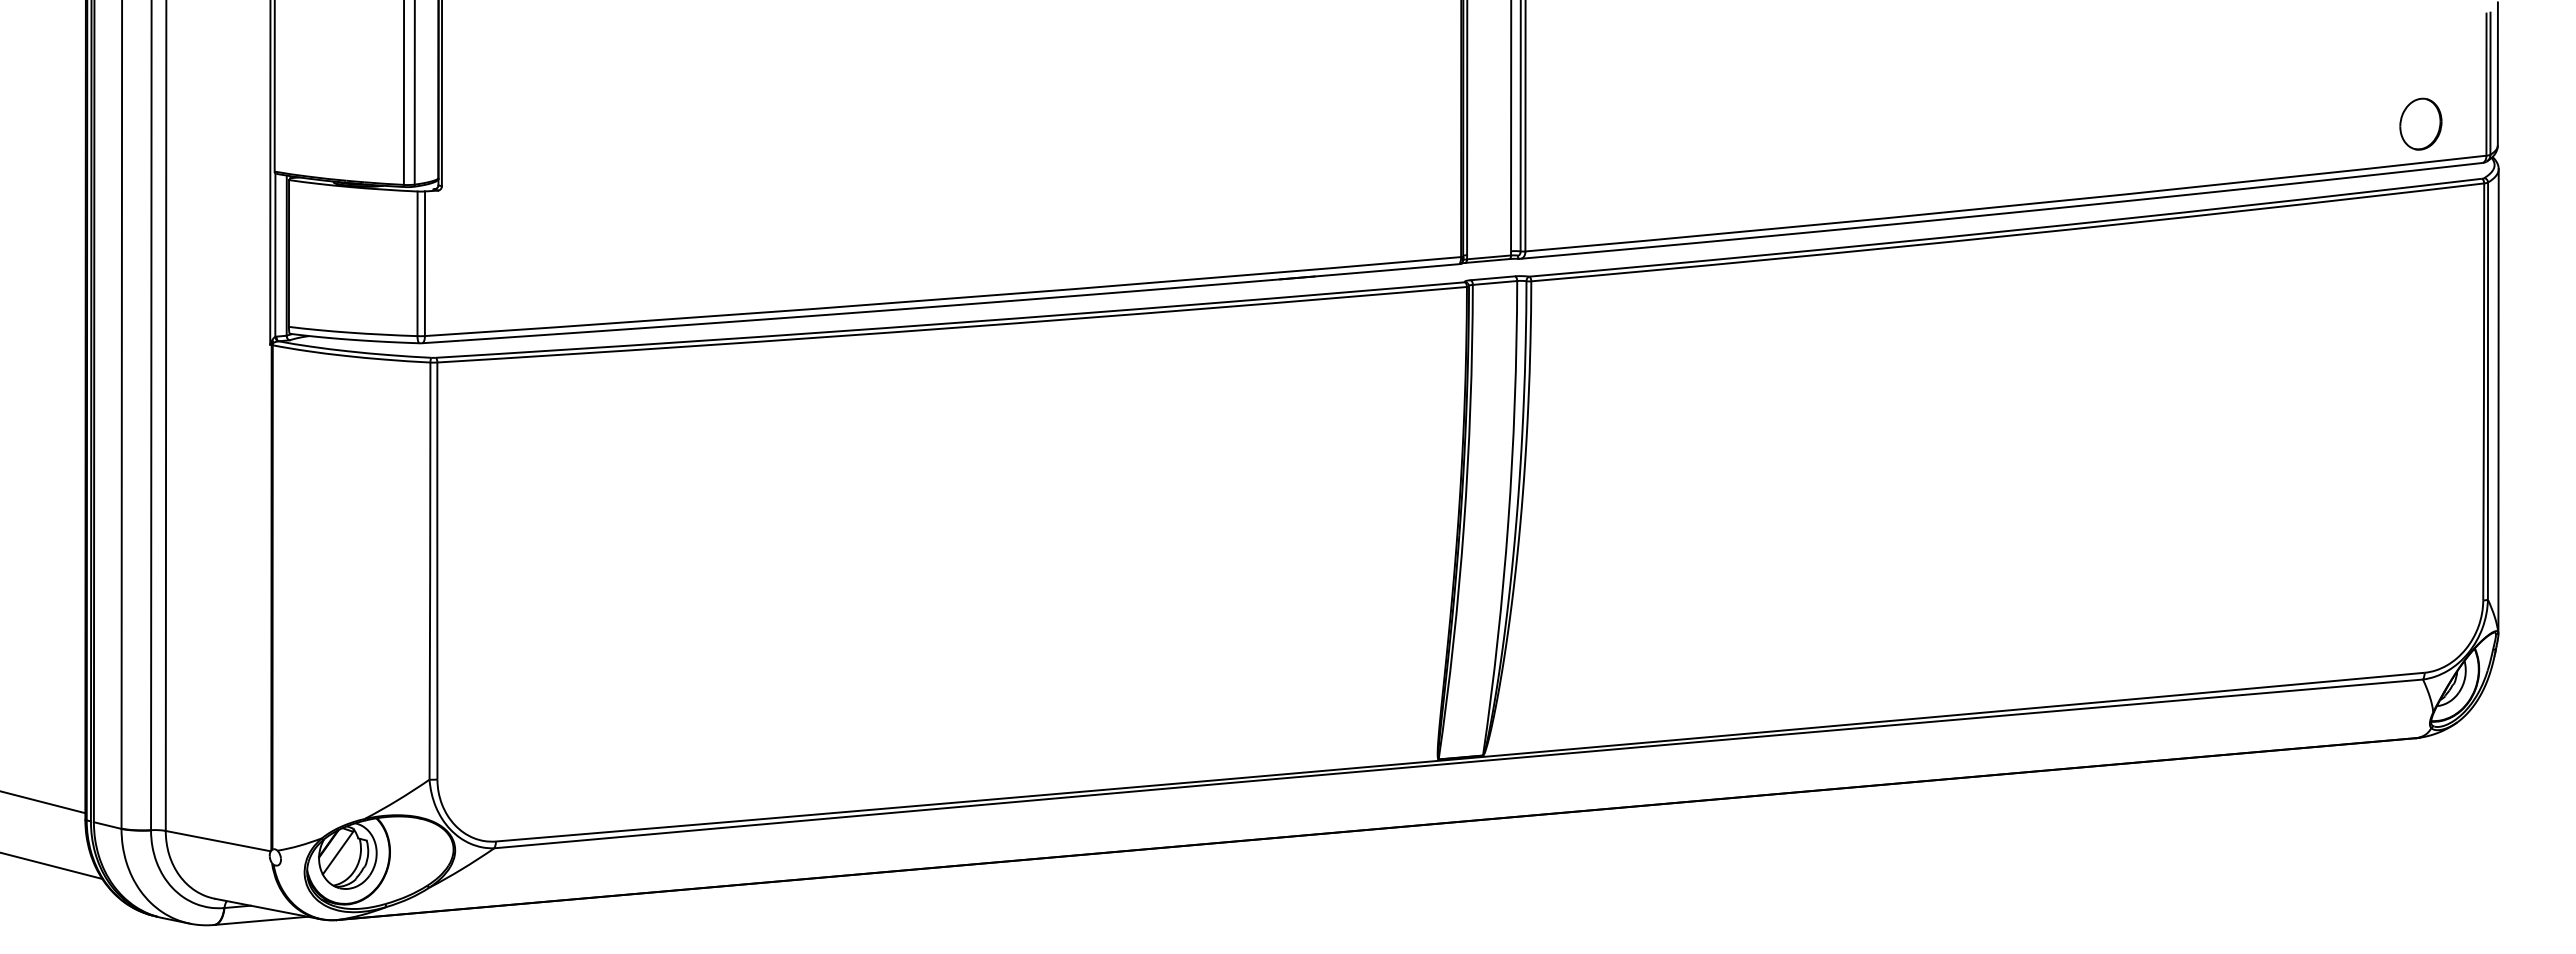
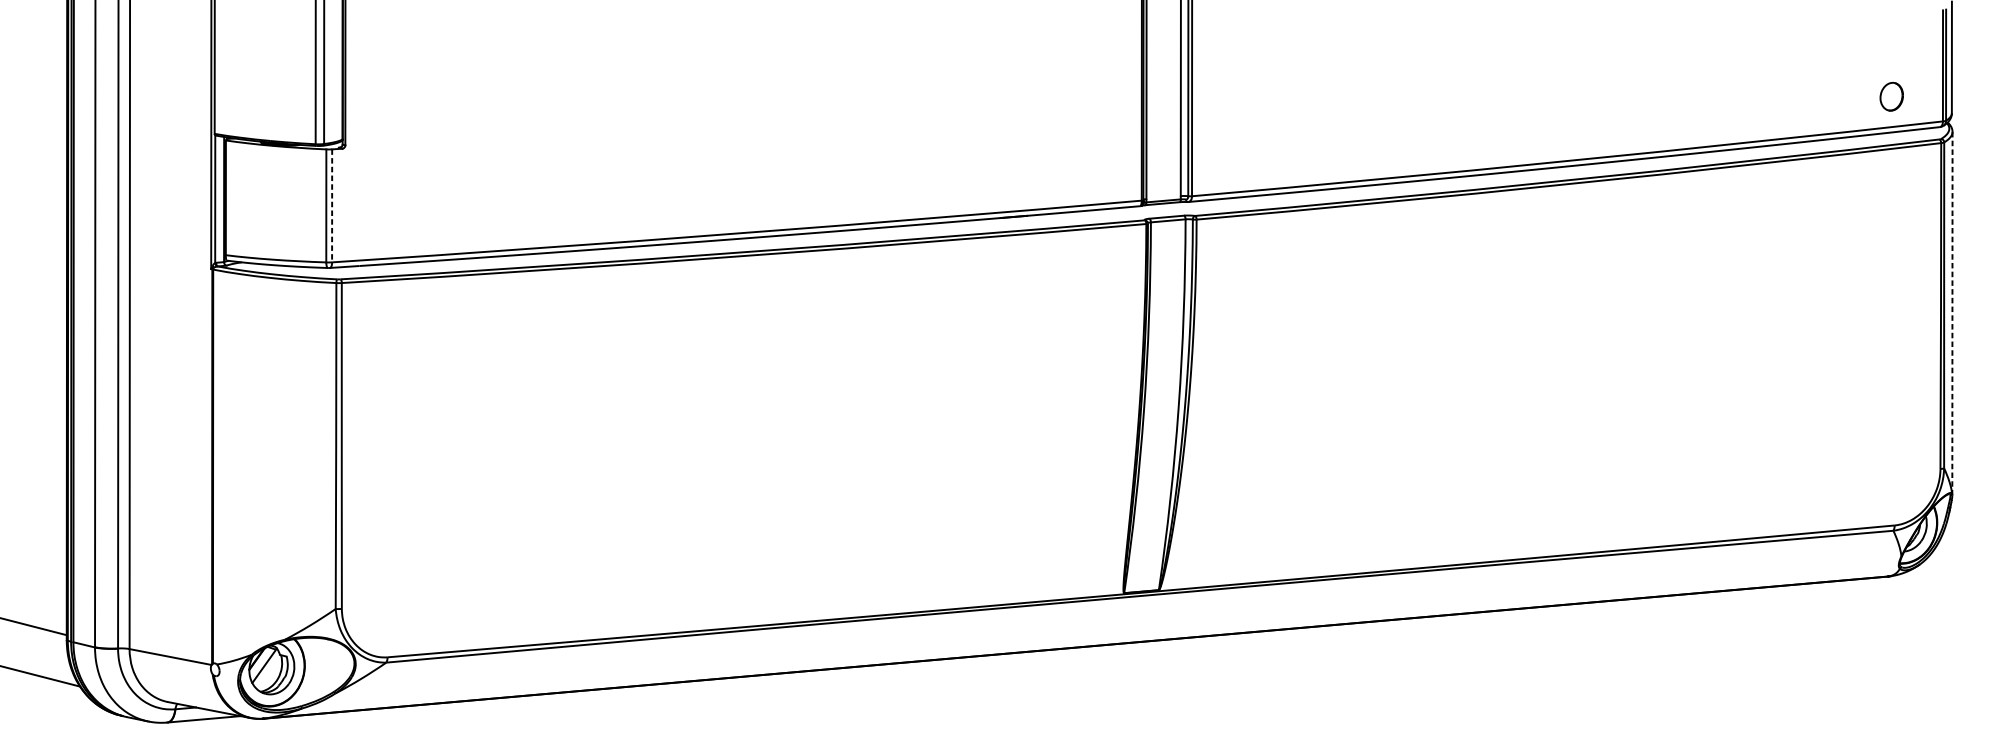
part: (2420, 123) -> (1891, 96), size x0.7
line: (424, 264) -> (331, 206), solid -> dashed
line: (2498, 401) -> (1952, 313), solid -> dashed

